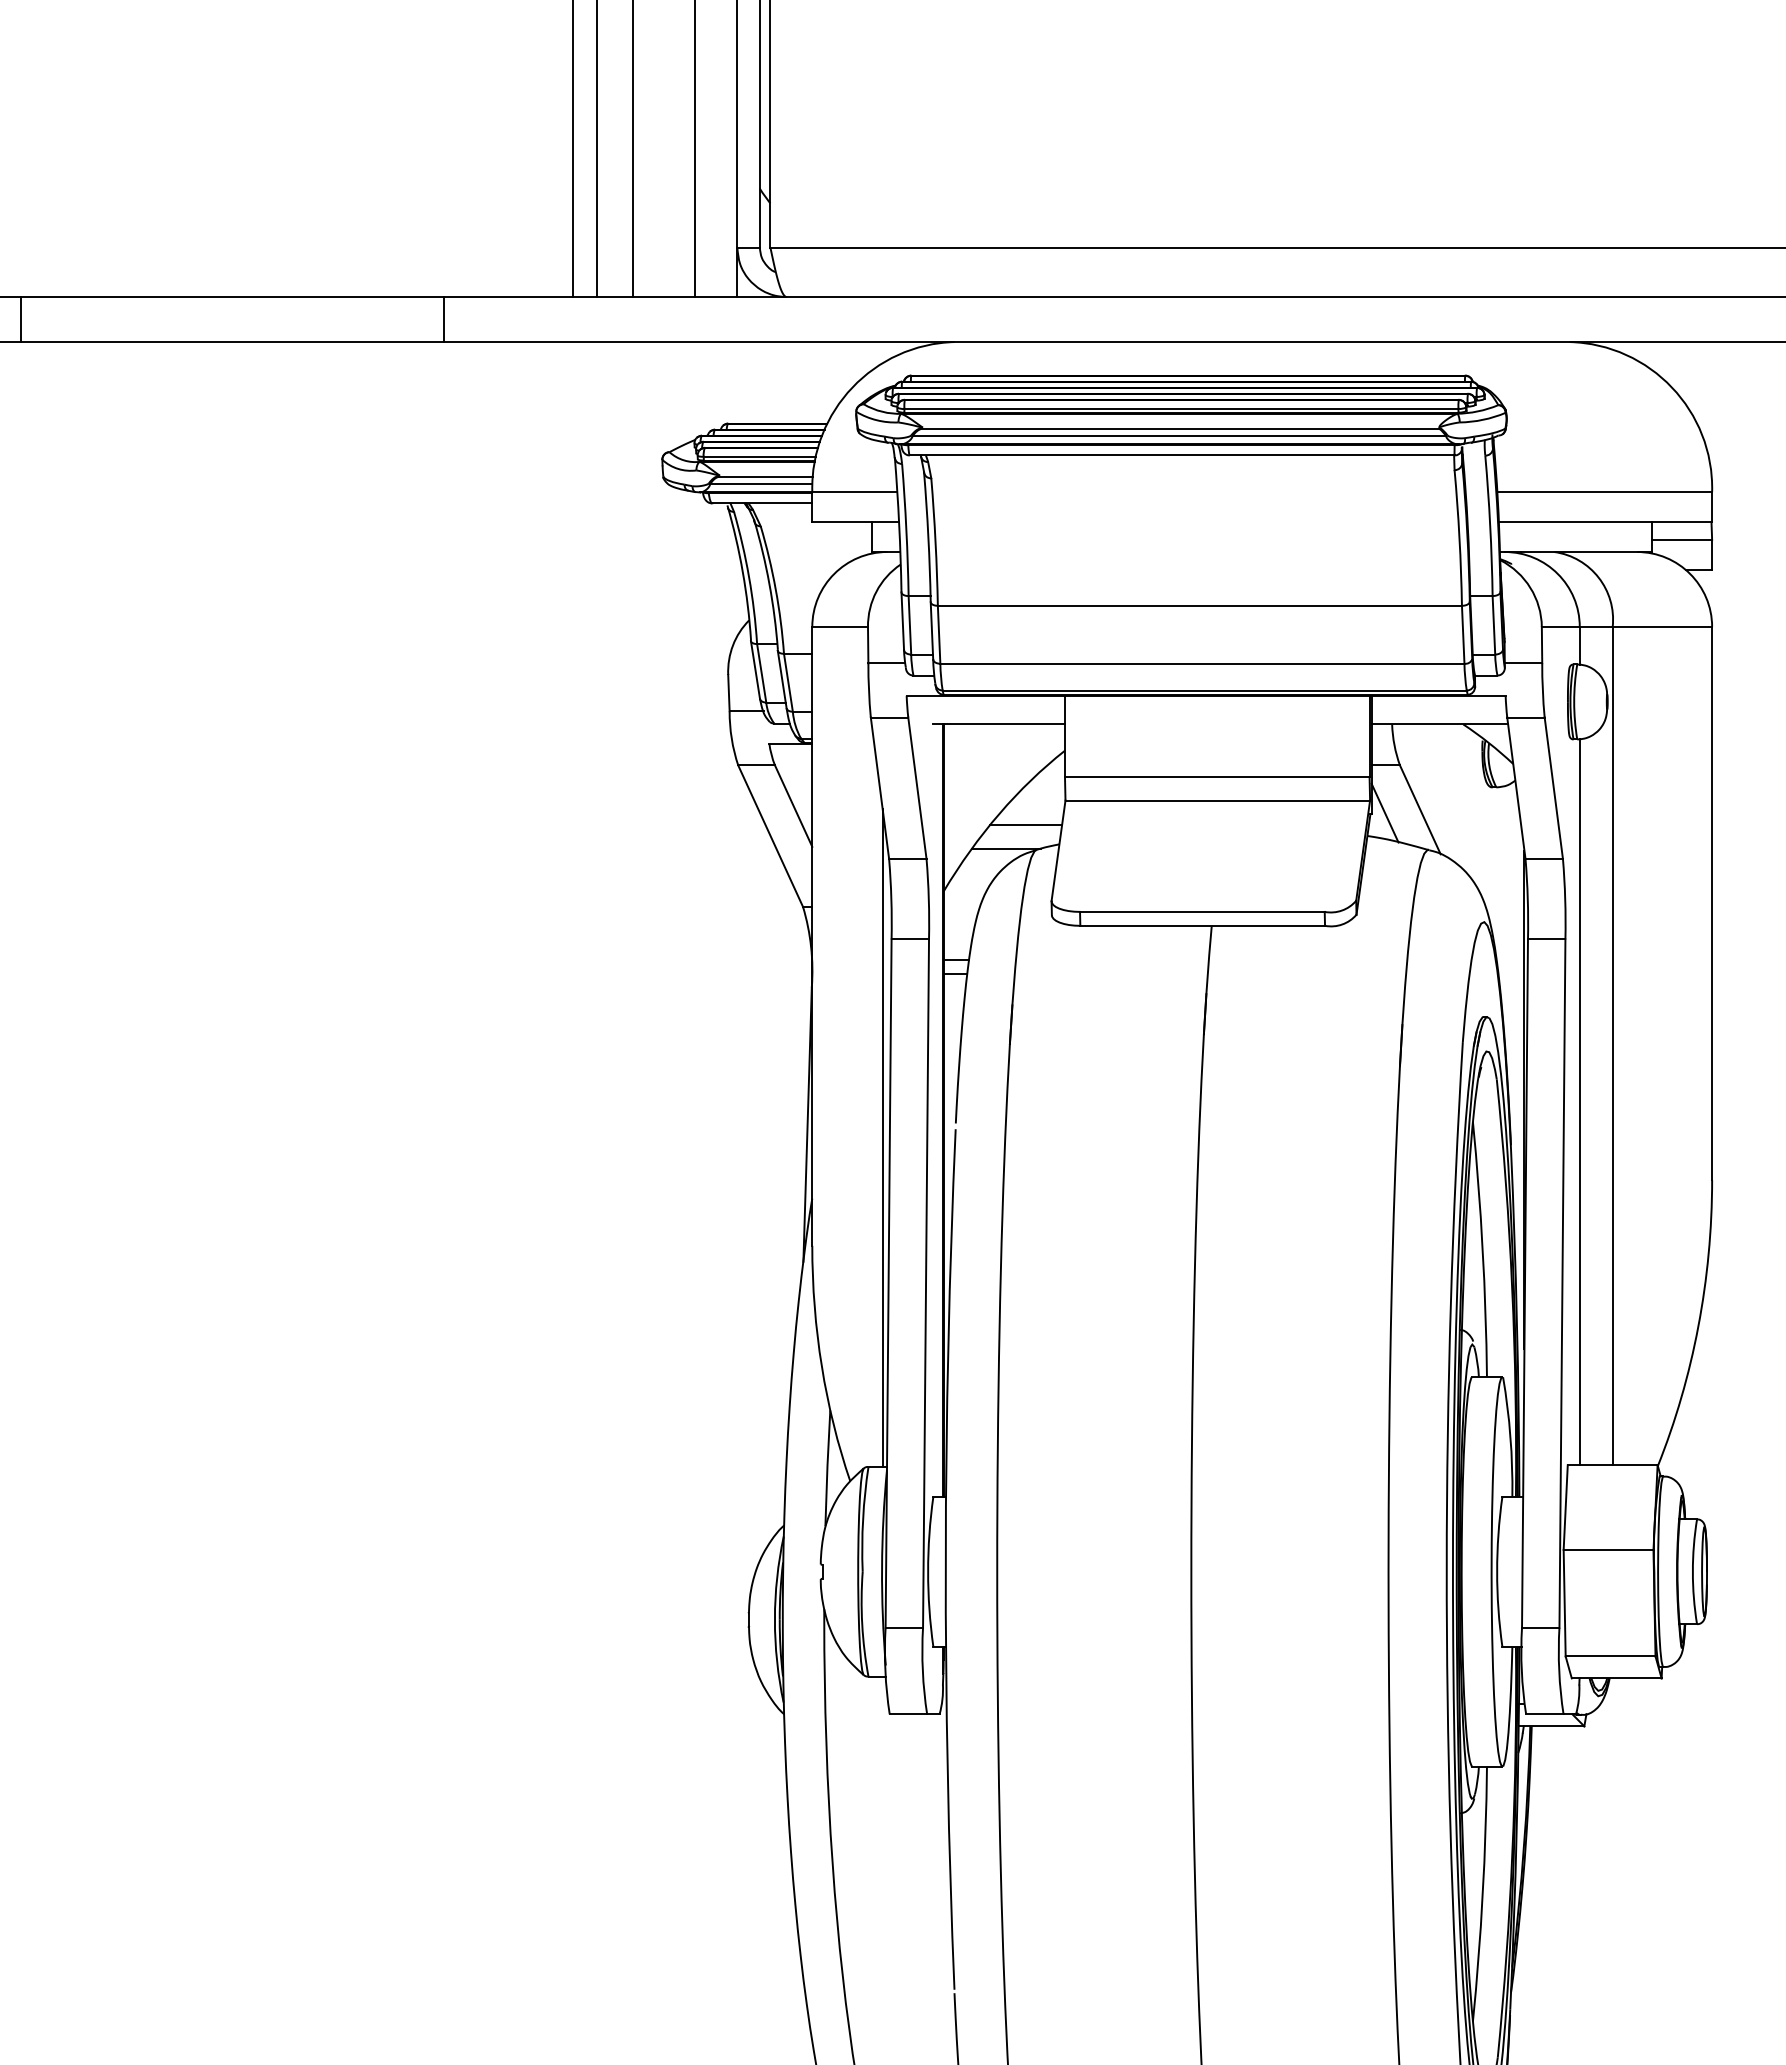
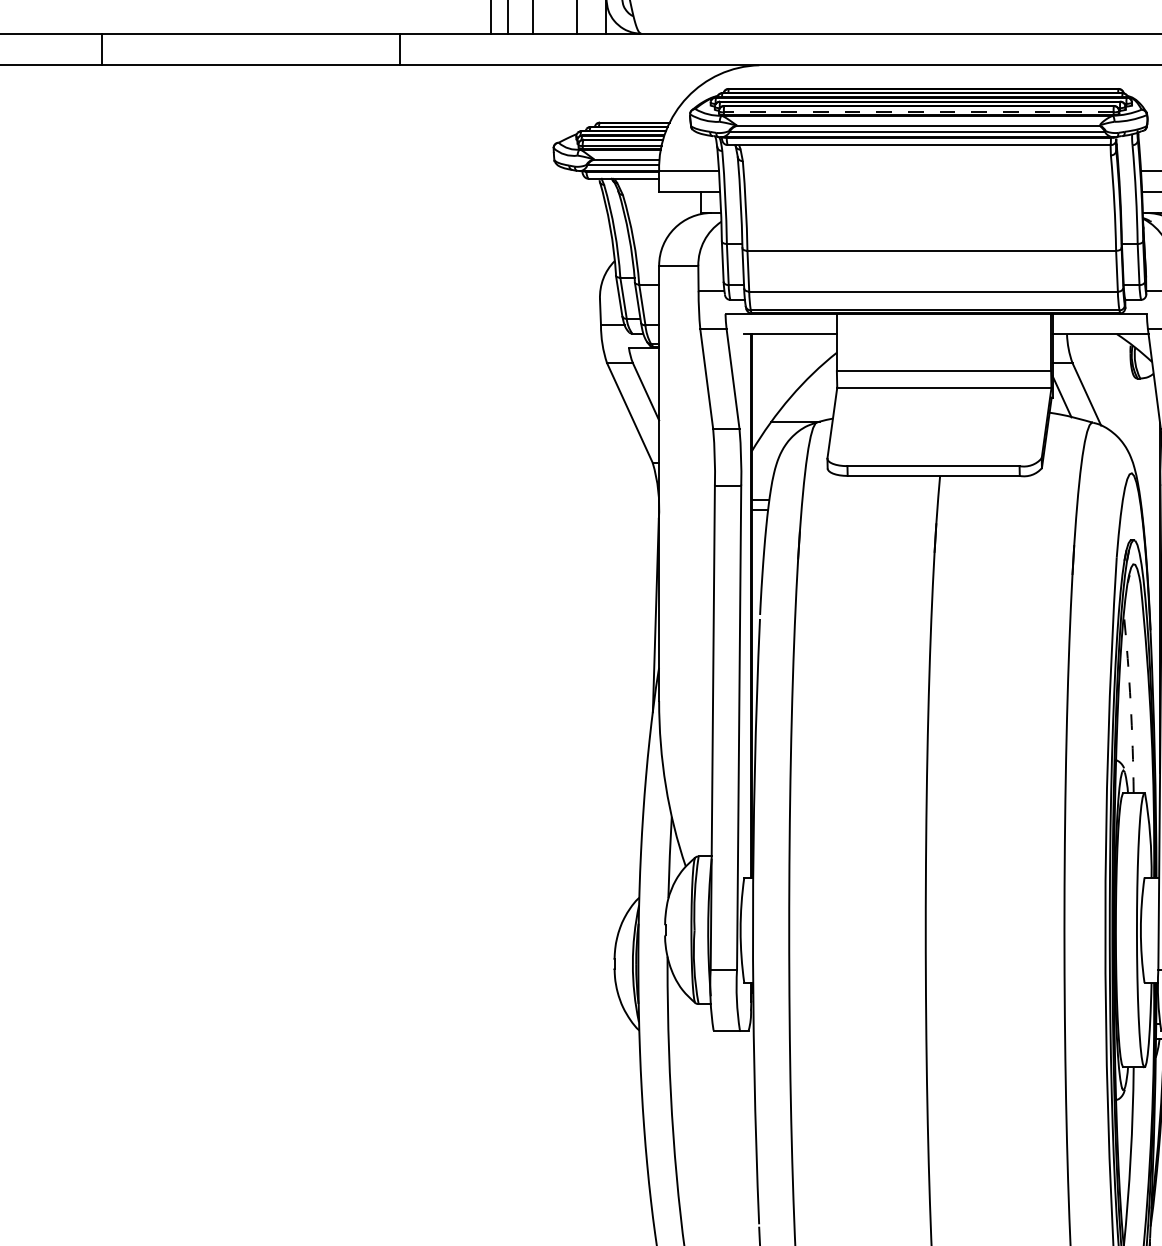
line: (1180, 408) -> (918, 112), solid -> dashed
line: (1026, 824) -> (809, 404), removed
line: (882, 1137) -> (708, 624), removed
arc: (1482, 1249) -> (1130, 703), solid -> dashed

